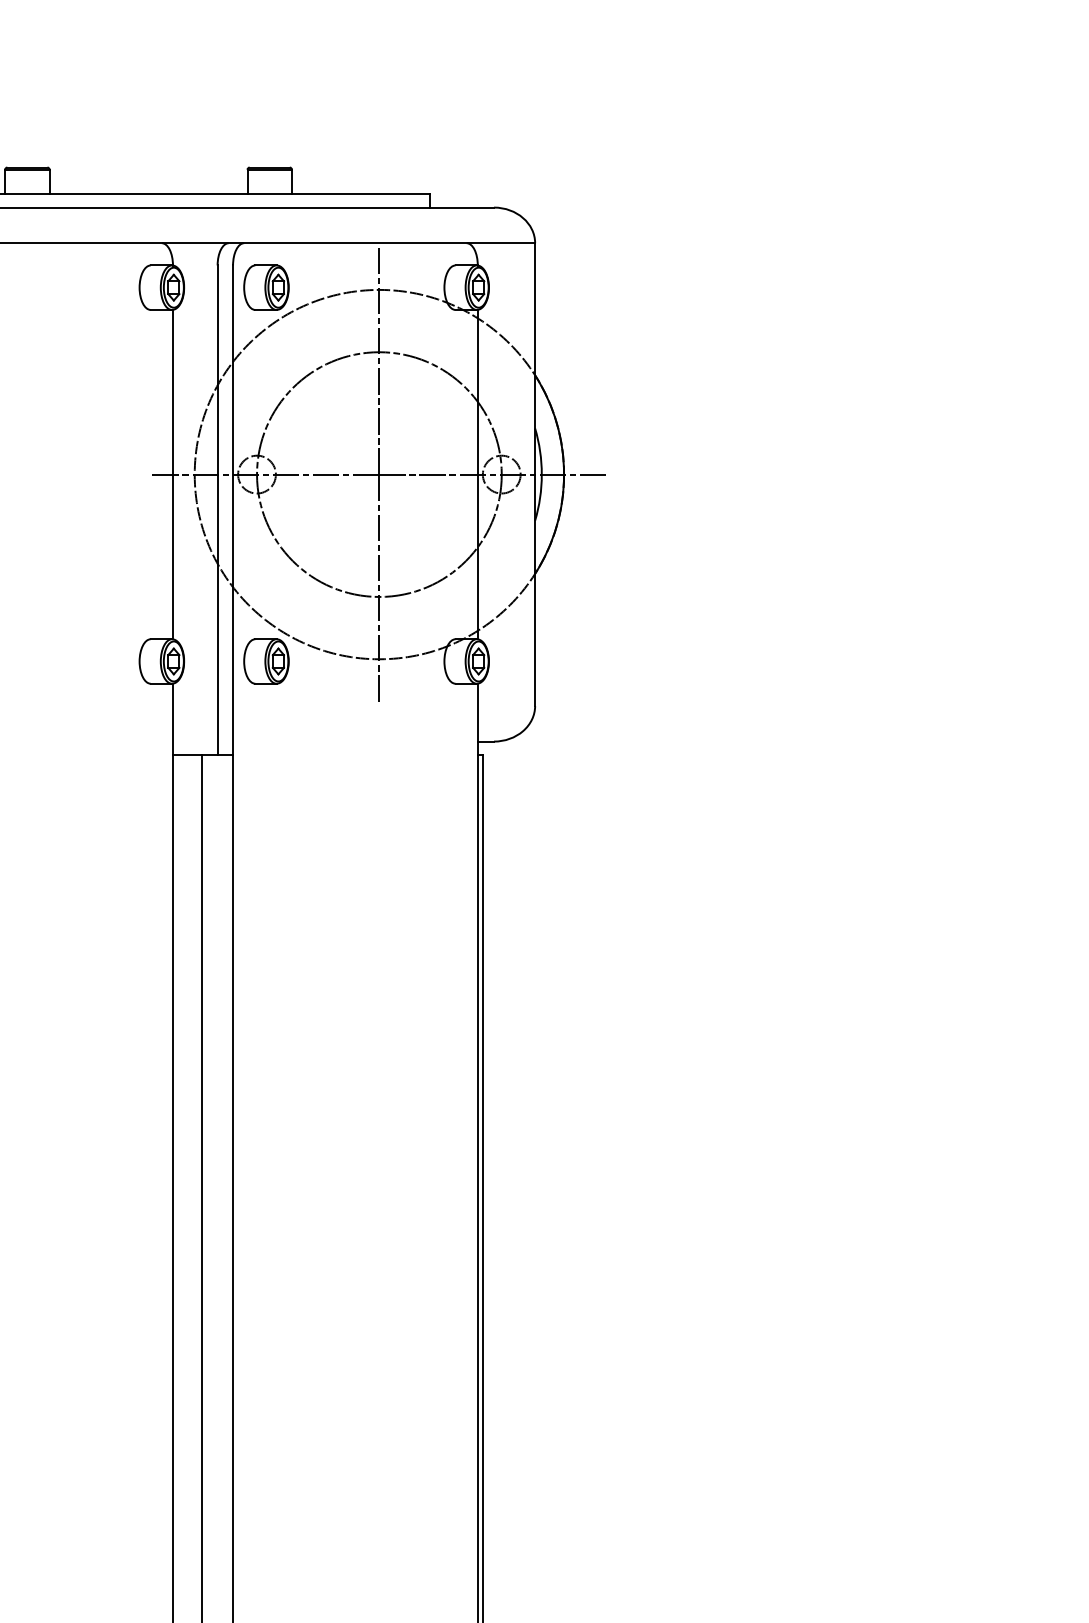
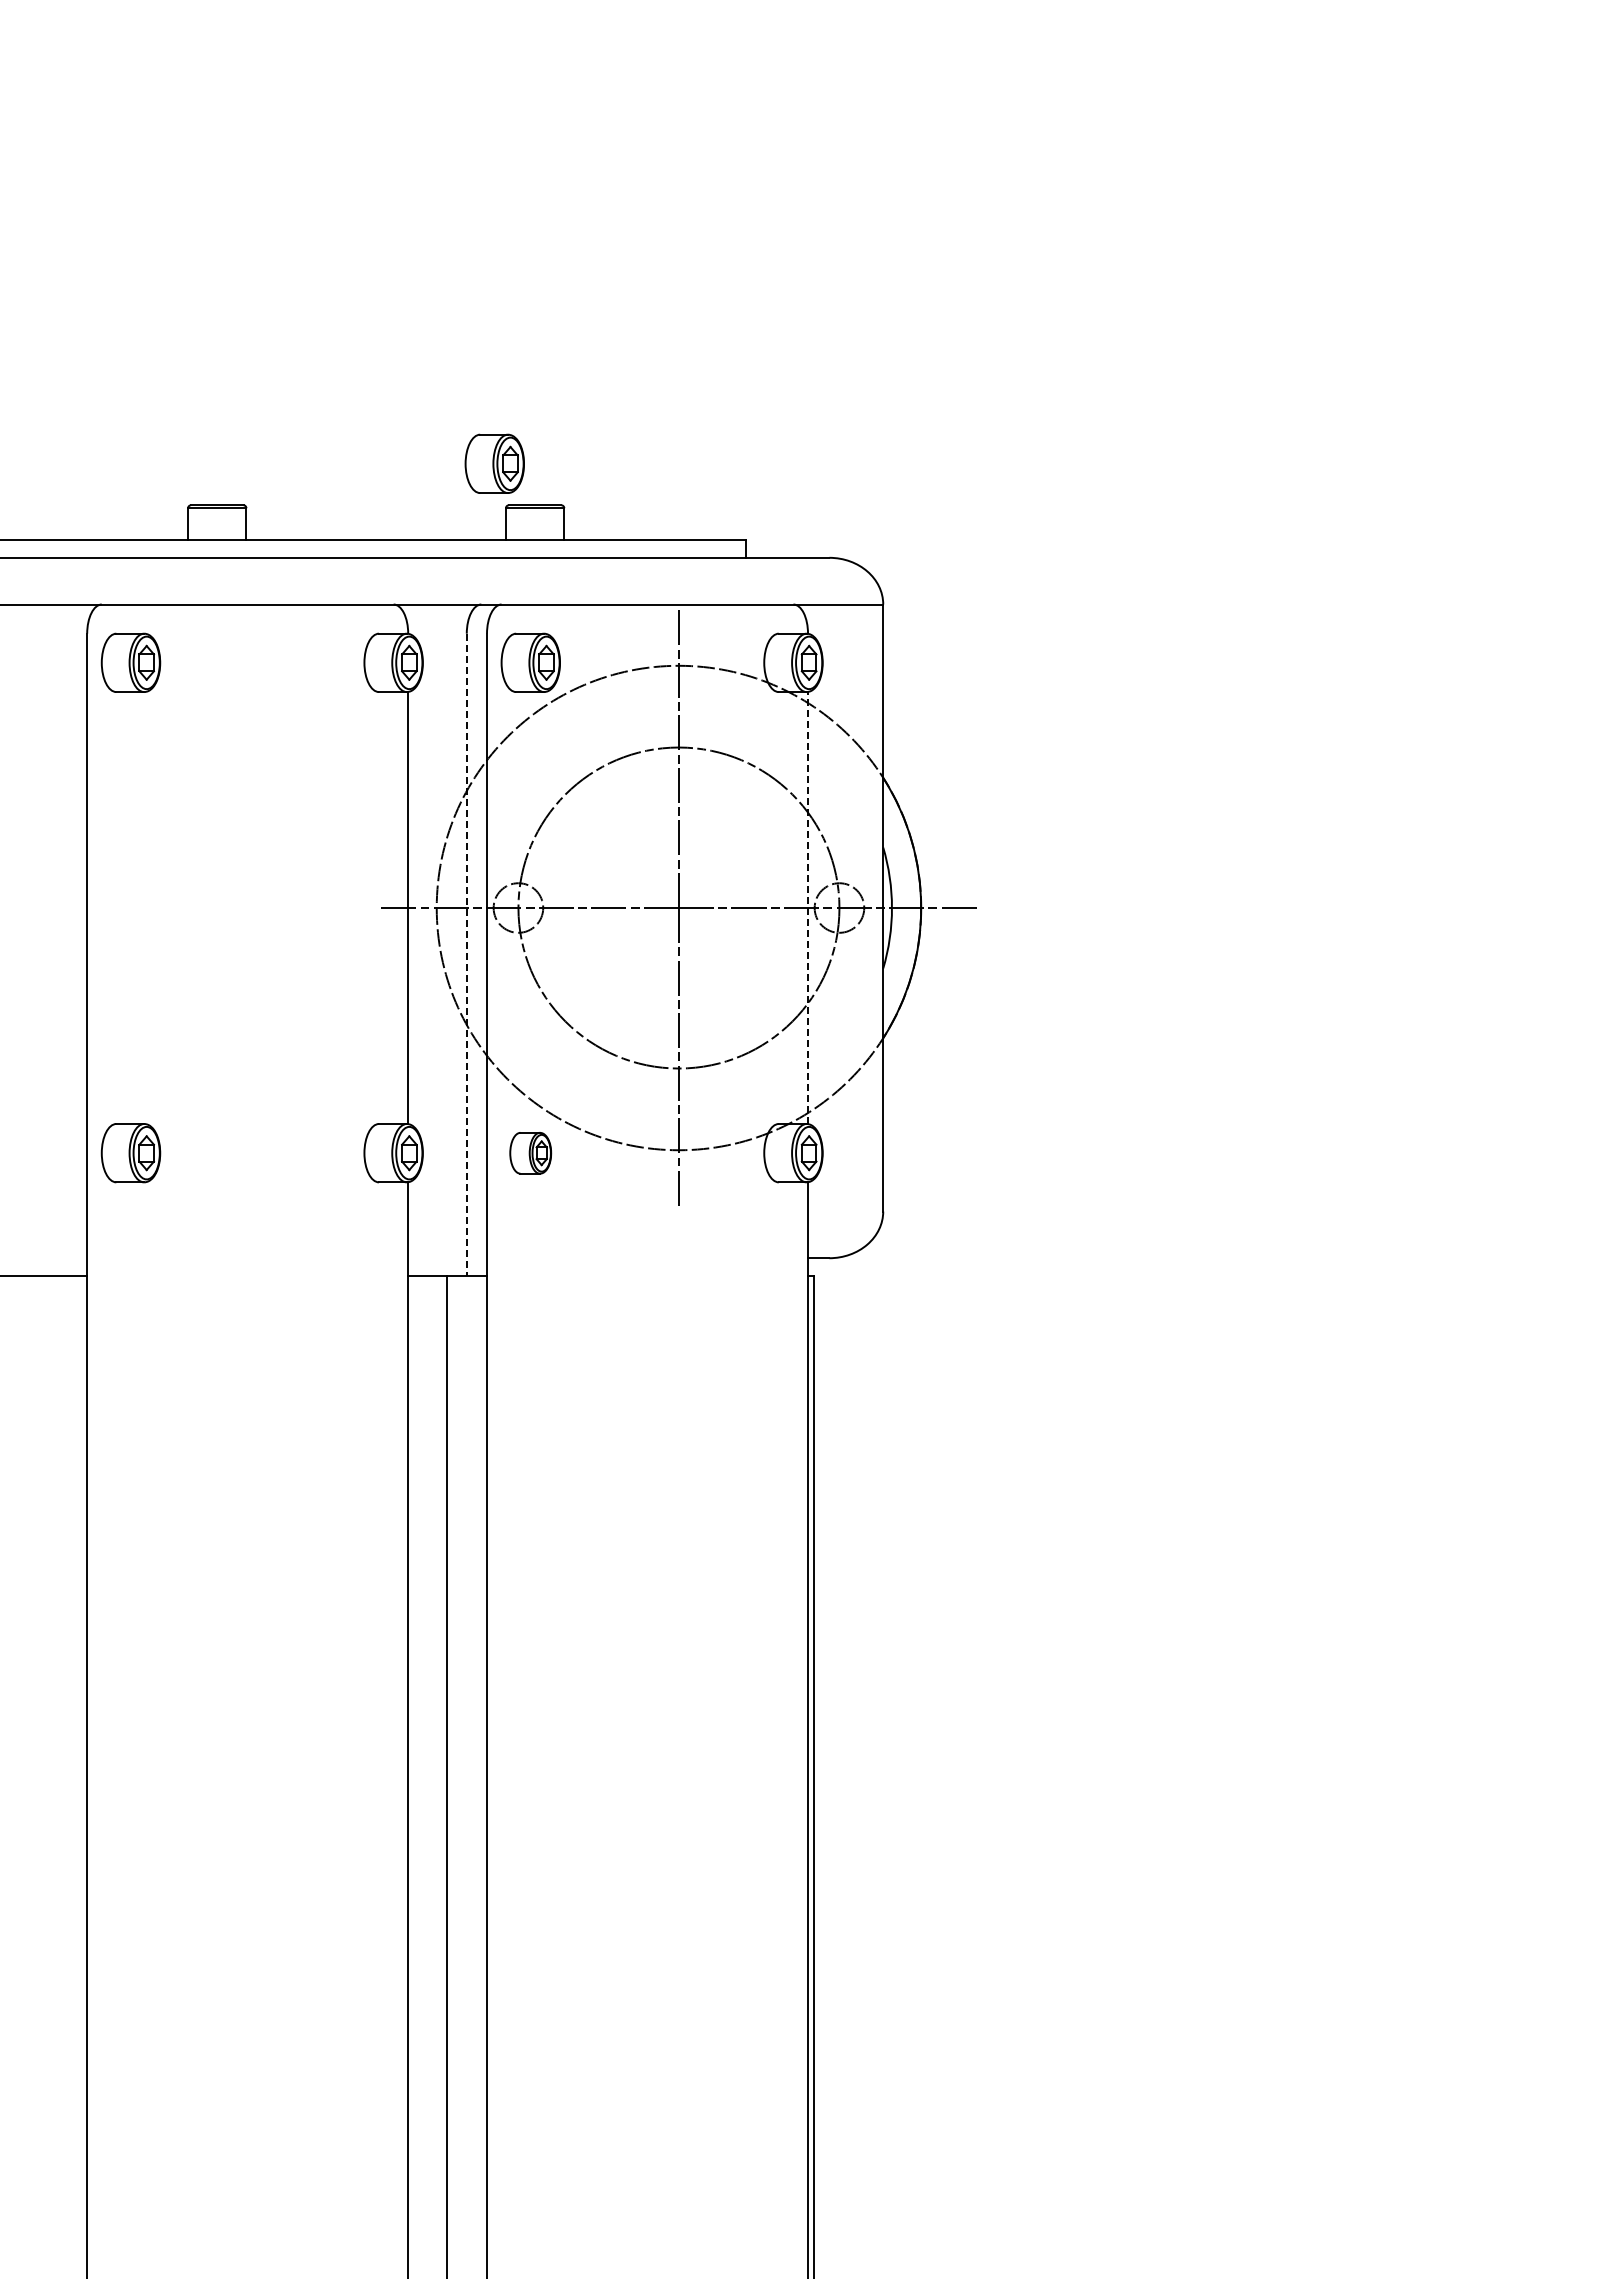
part: (238, 135) -> (494, 463), added
line: (478, 474) -> (808, 907), solid -> dashed
line: (217, 510) -> (466, 955), solid -> dashed
part: (266, 661) -> (530, 1153), size x0.7

